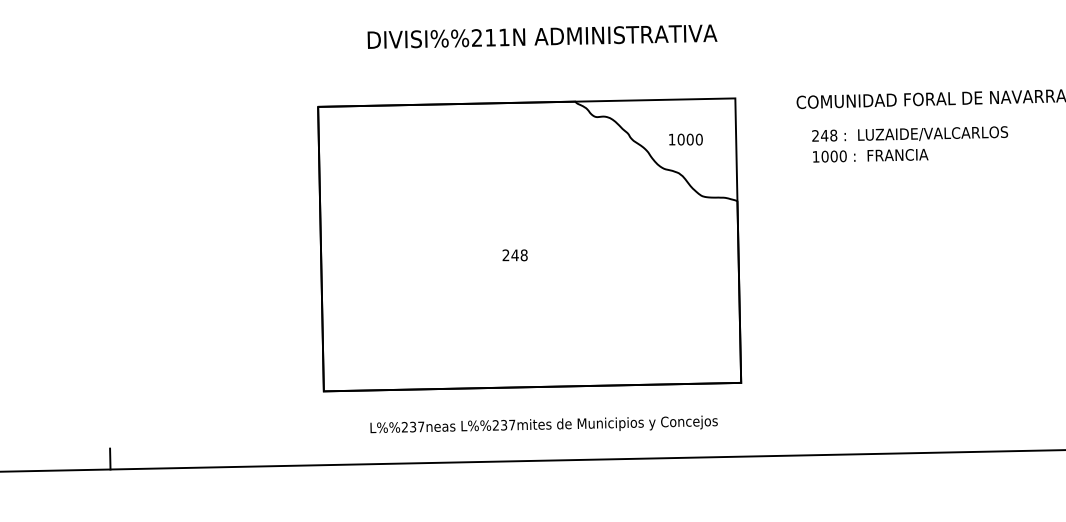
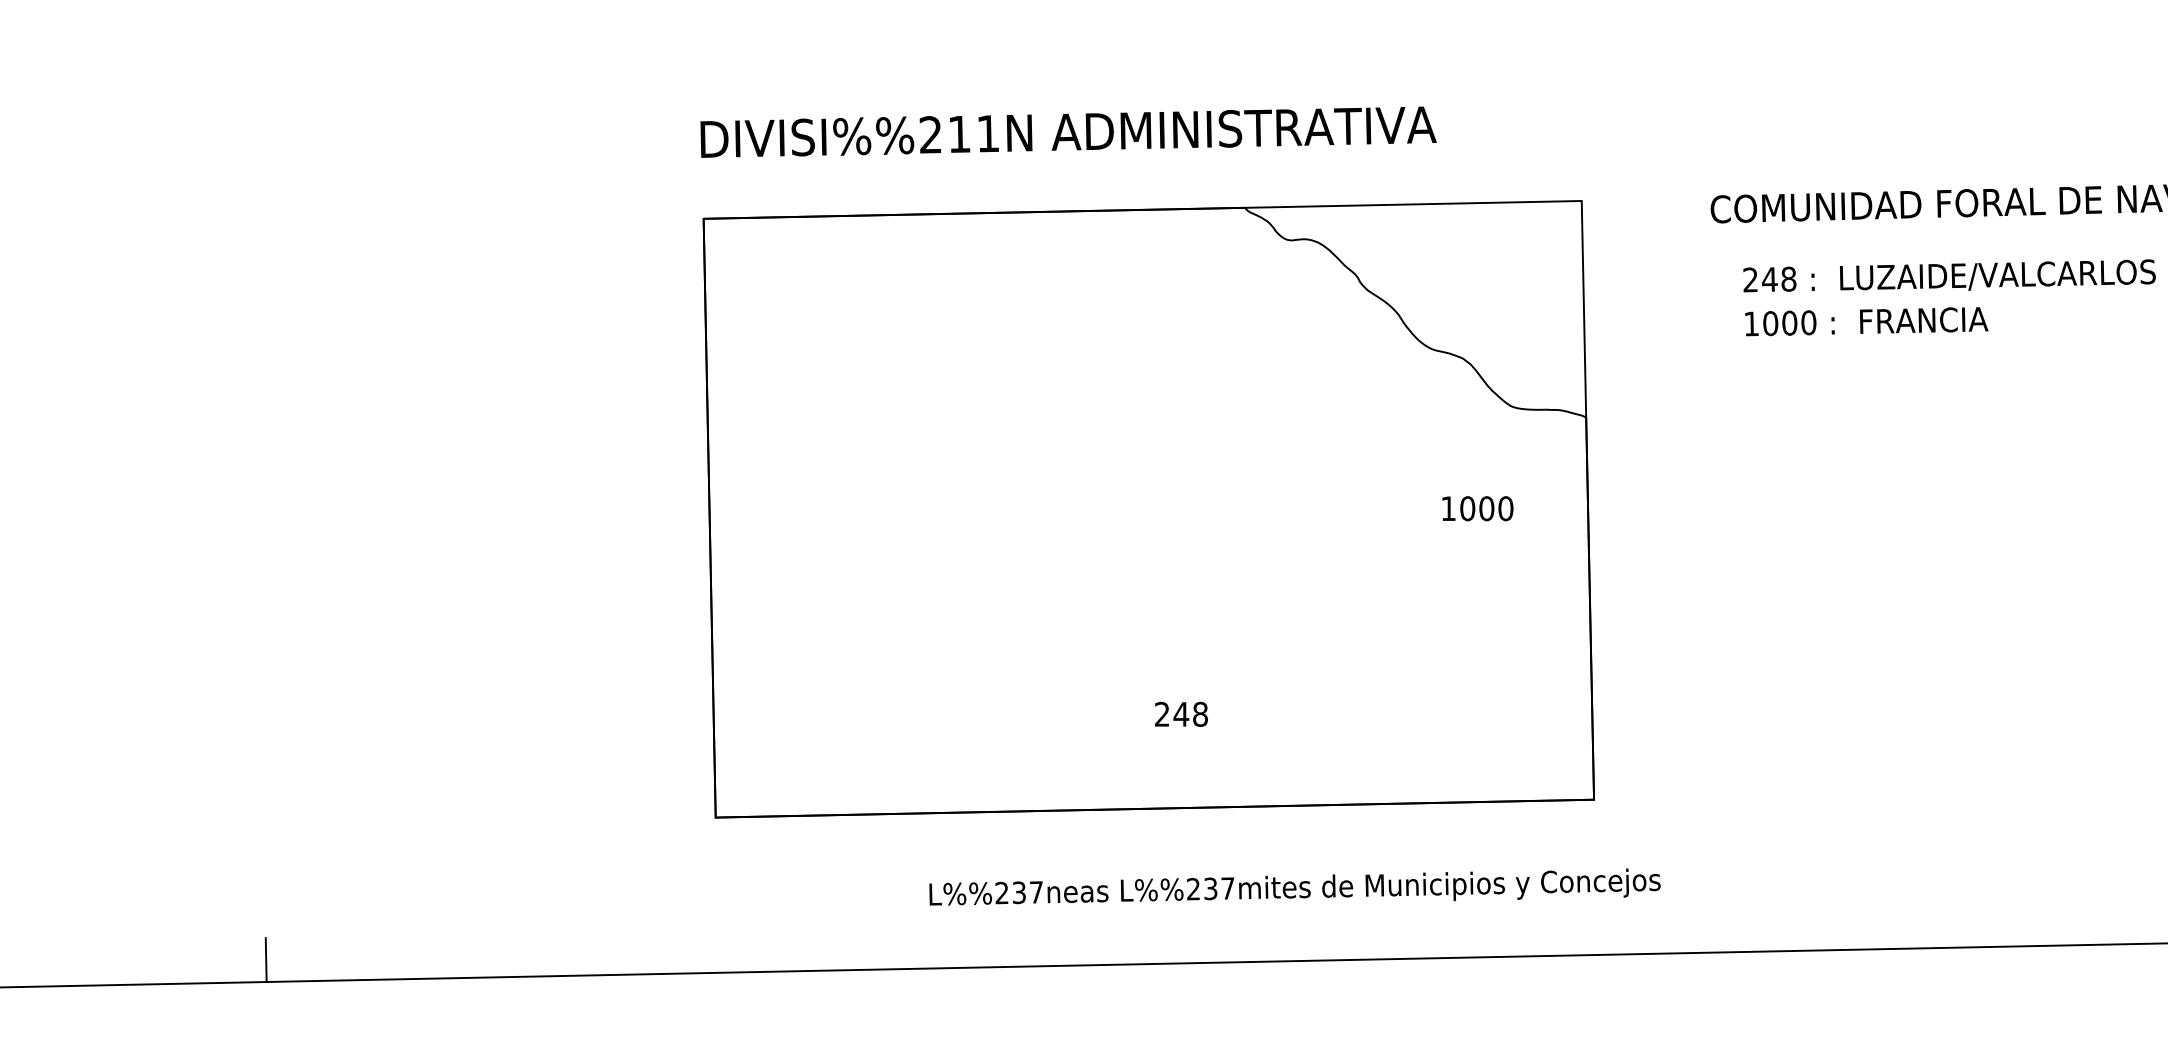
text: (542, 36) -> (1068, 131), moved
text: (685, 139) -> (1476, 508), moved
text: (514, 255) -> (1180, 714), moved
text: (543, 424) -> (1293, 887), moved

